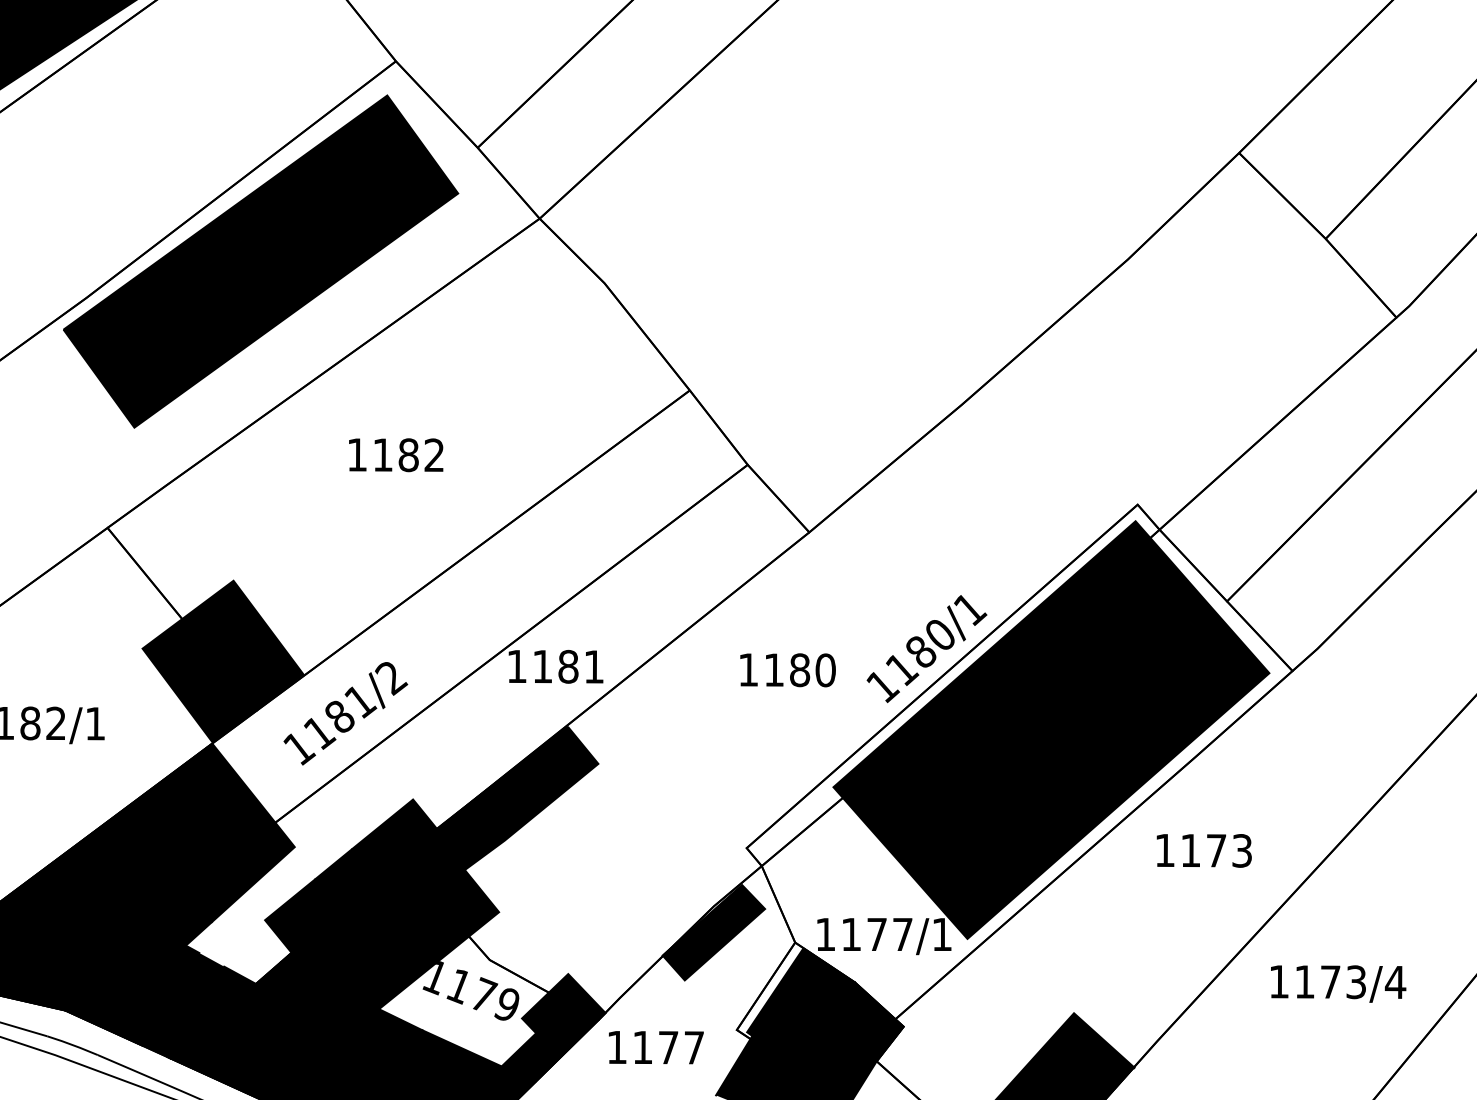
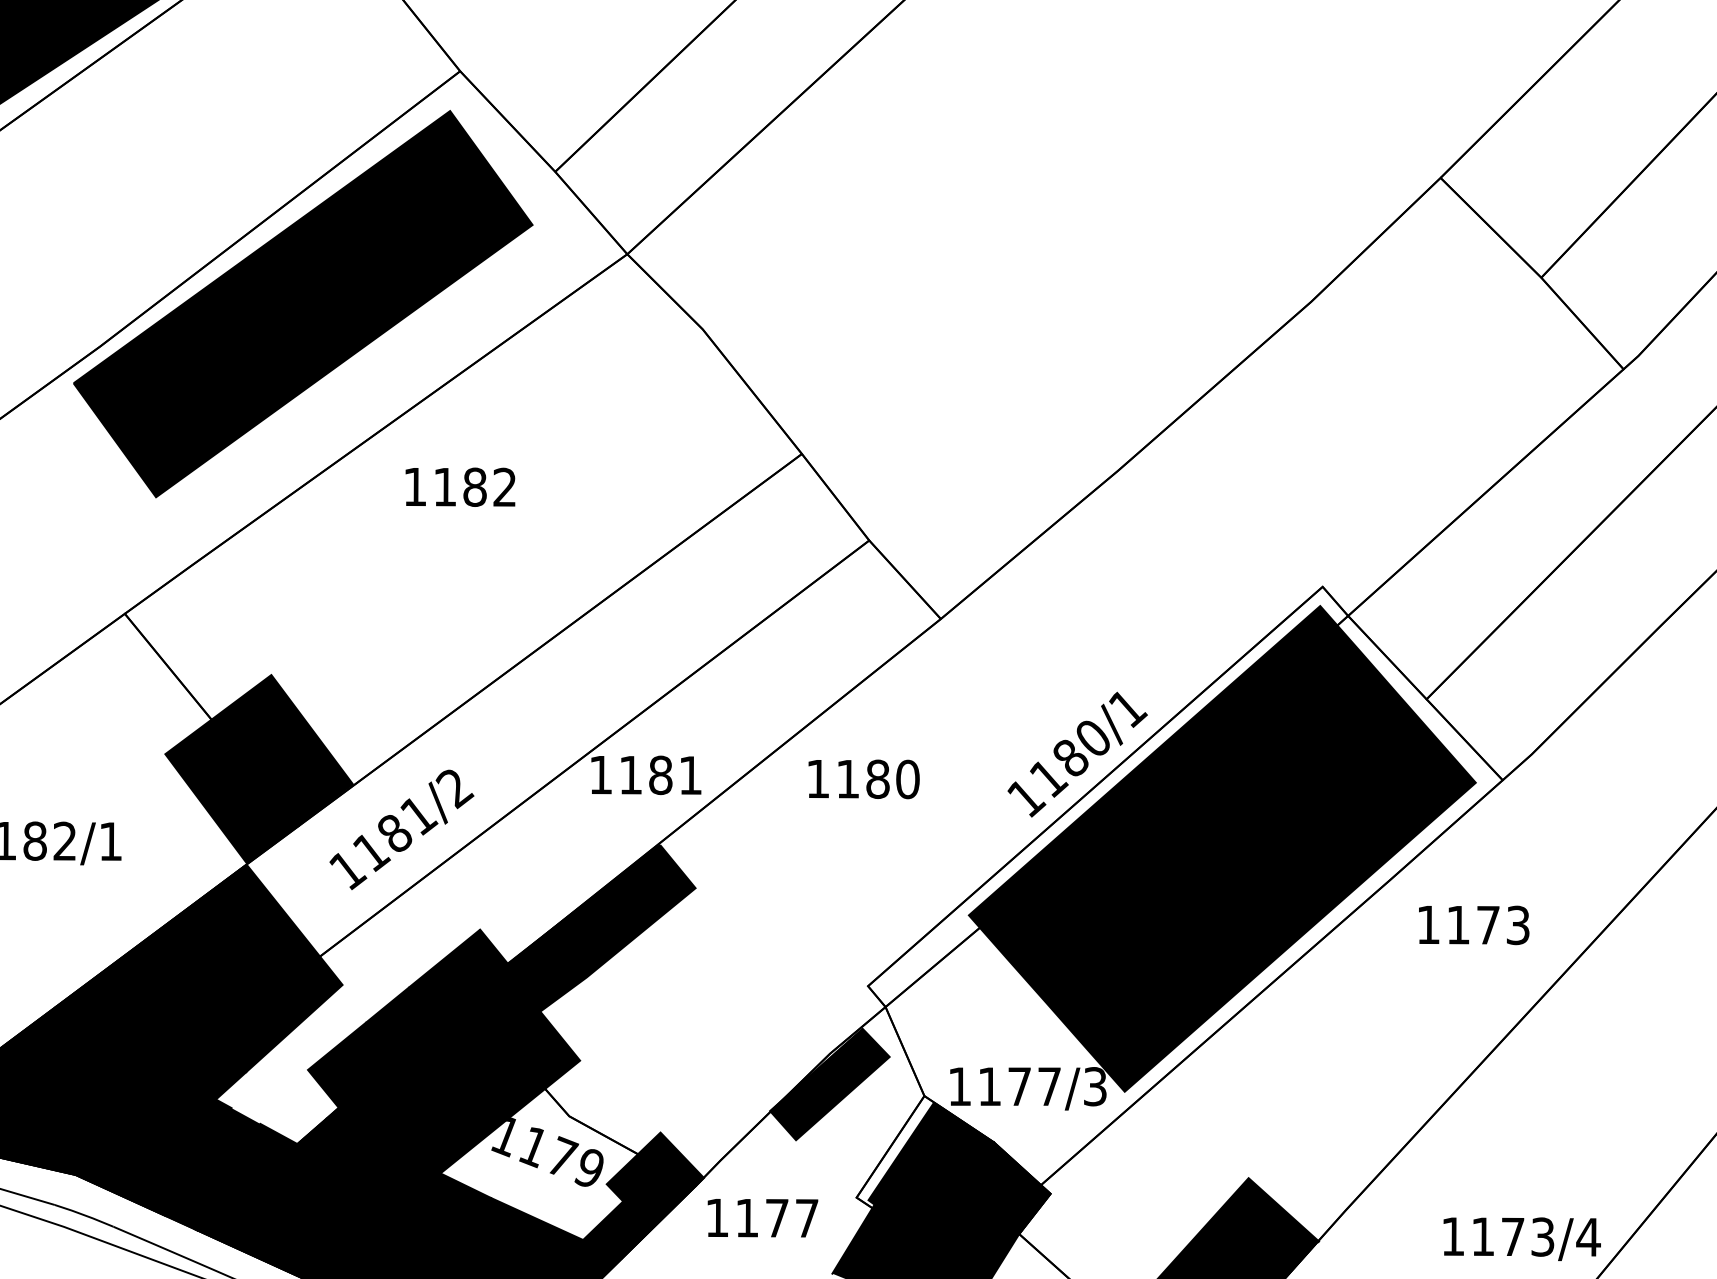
text: (396, 454) -> (460, 486), moved
text: (787, 670) -> (863, 779), moved
text: (1204, 851) -> (1474, 925), moved
text: (942, 934) -> (1095, 1086), 1177/1 -> 1177/3
text: (1337, 983) -> (1521, 1238), moved

